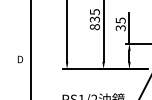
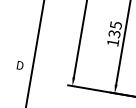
text: (94, 27) -> (112, 43), 835 -> 135

